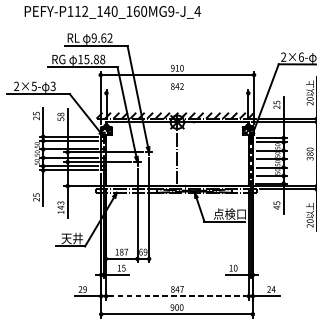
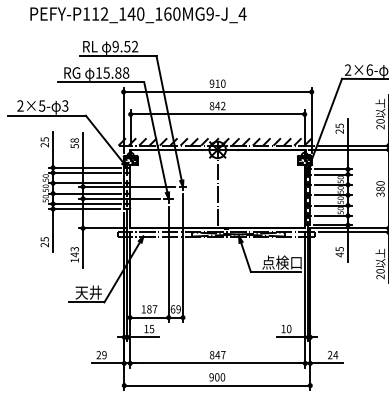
text: (103, 37) -> (127, 46), 9.62 -> 9.52
line: (177, 93) -> (217, 114), added
line: (177, 296) -> (217, 363), dashed -> solid

